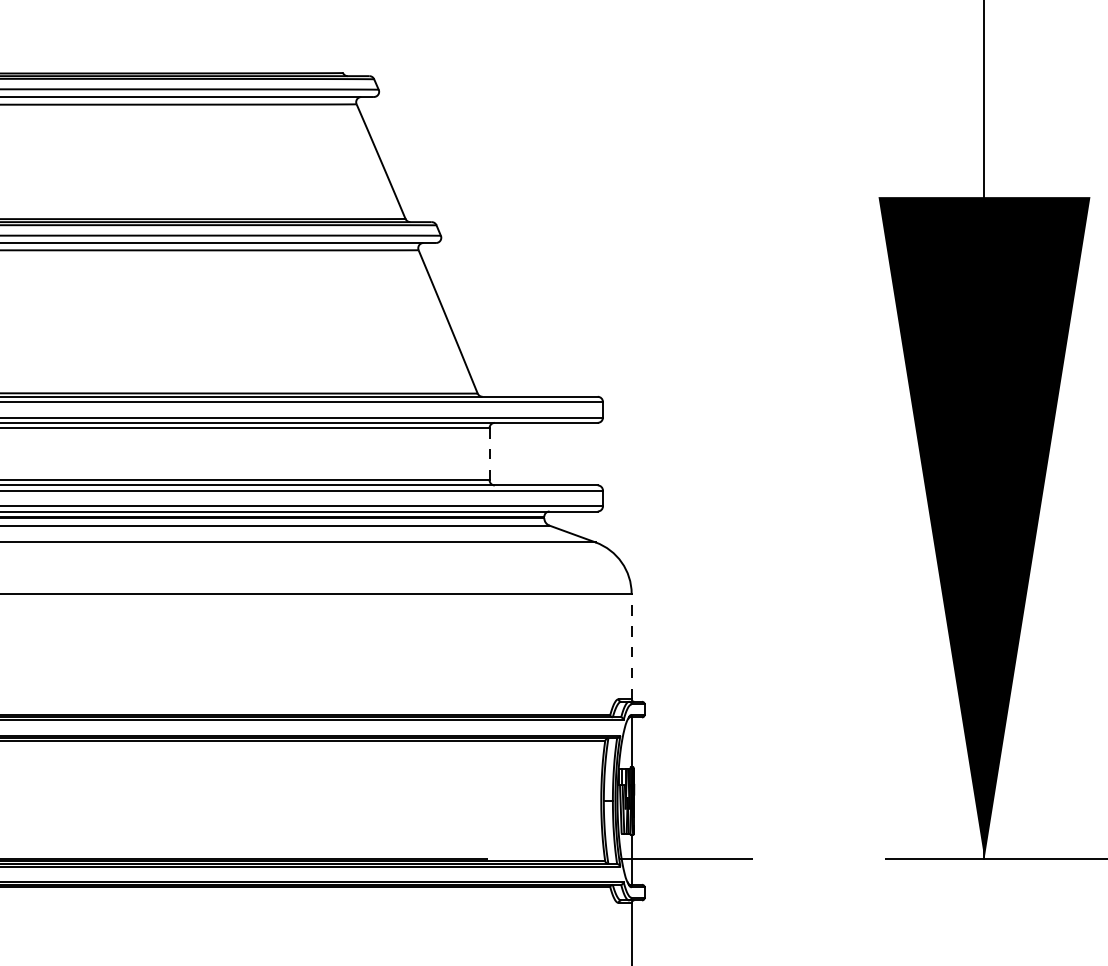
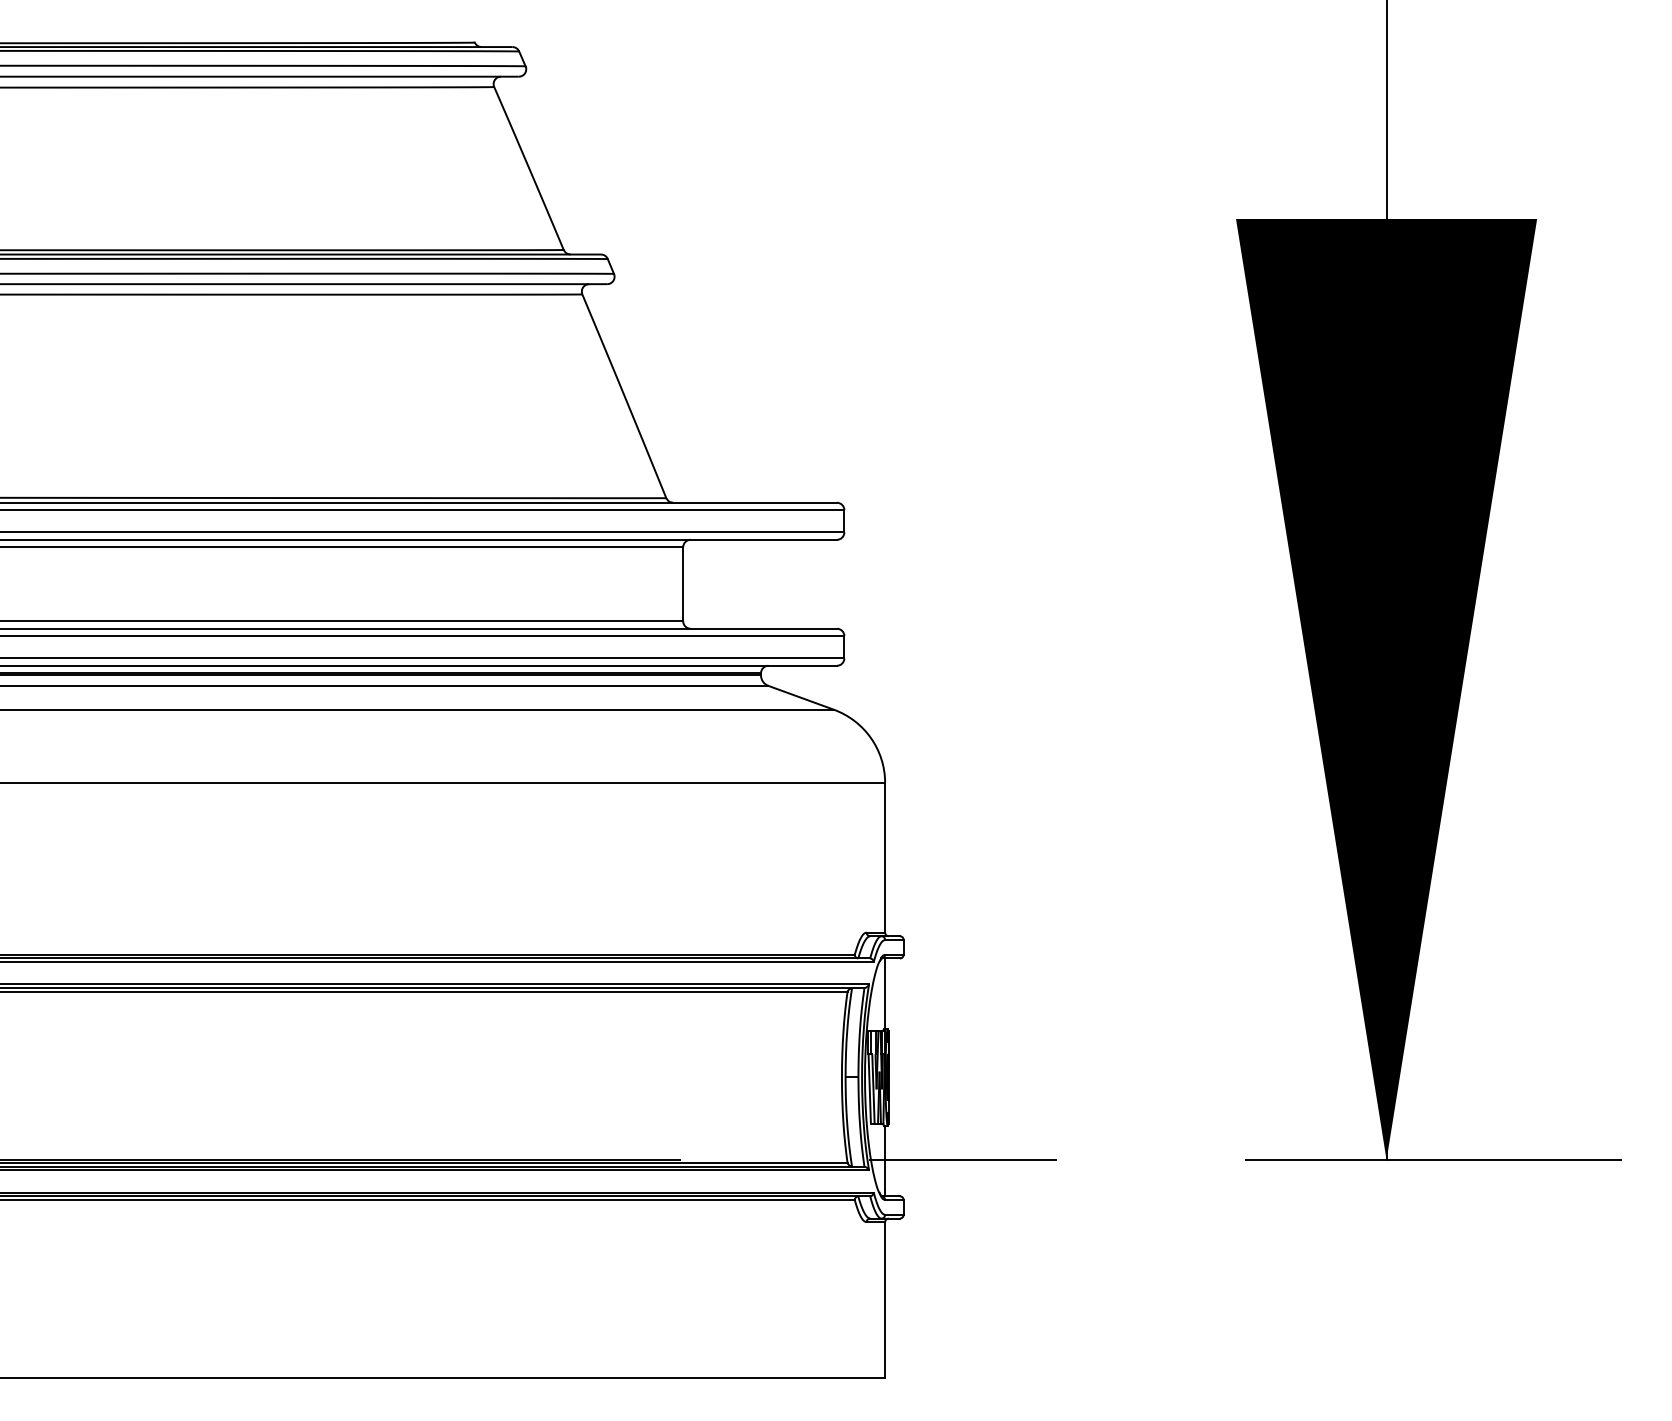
line: (489, 453) -> (683, 583), dashed -> solid
line: (631, 646) -> (885, 857), dashed -> solid

